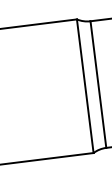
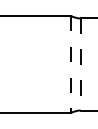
line: (98, 84) -> (80, 64), solid -> dashed
line: (85, 86) -> (71, 64), solid -> dashed

